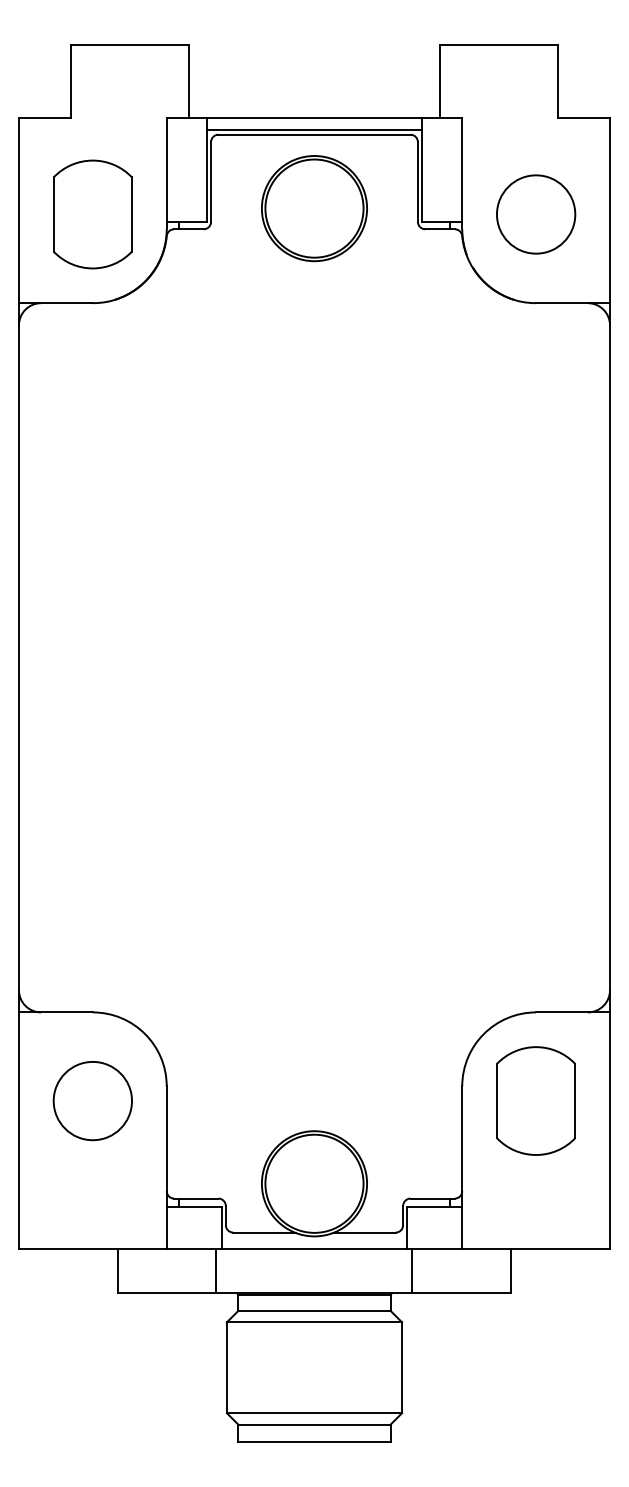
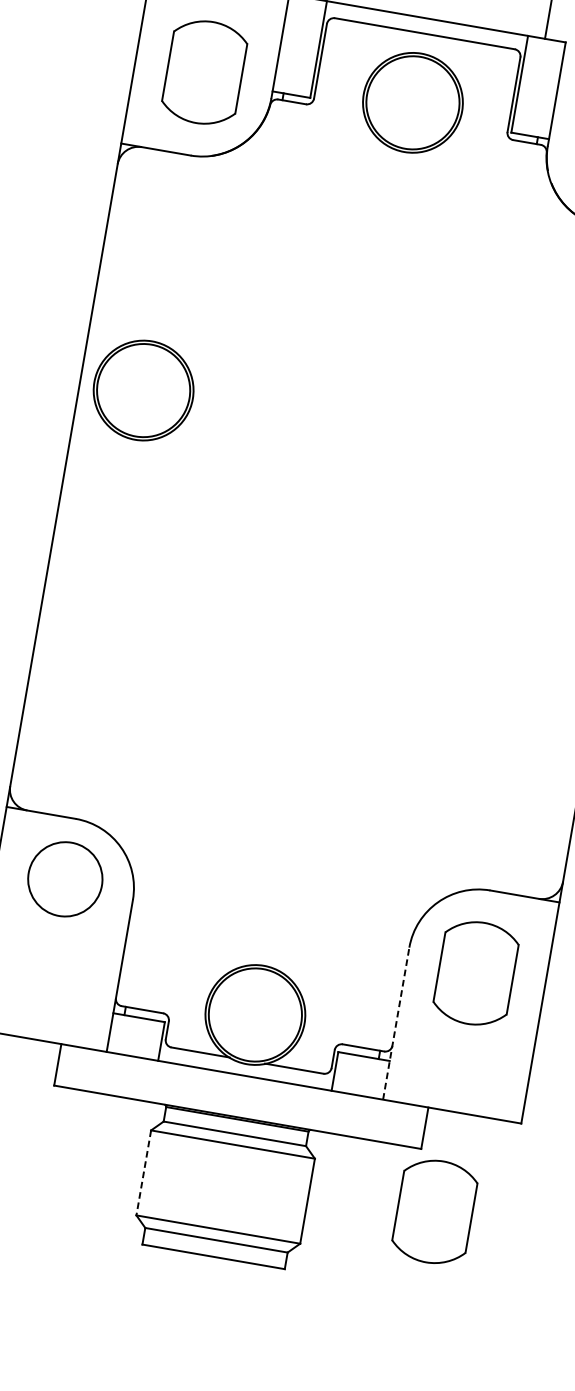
line: (314, 130) -> (425, 29), removed
part: (86, 555) -> (143, 390), added
circle: (92, 1101) -> (64, 879), moved
line: (462, 1167) -> (396, 1023), solid -> dashed
line: (215, 1270) -> (148, 1080), removed
line: (412, 1270) -> (333, 1111), removed
part: (535, 1355) -> (434, 1211), added
line: (226, 1368) -> (143, 1173), solid -> dashed

